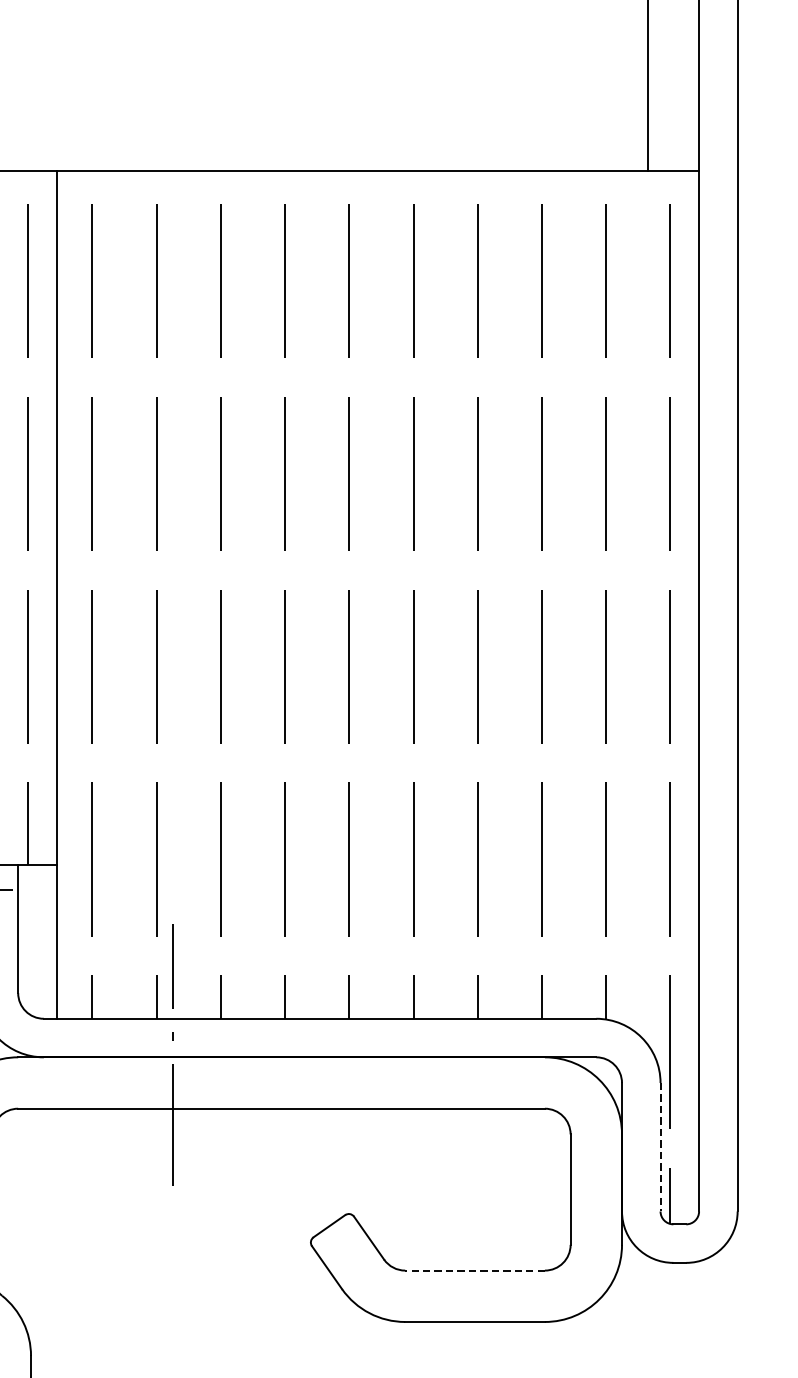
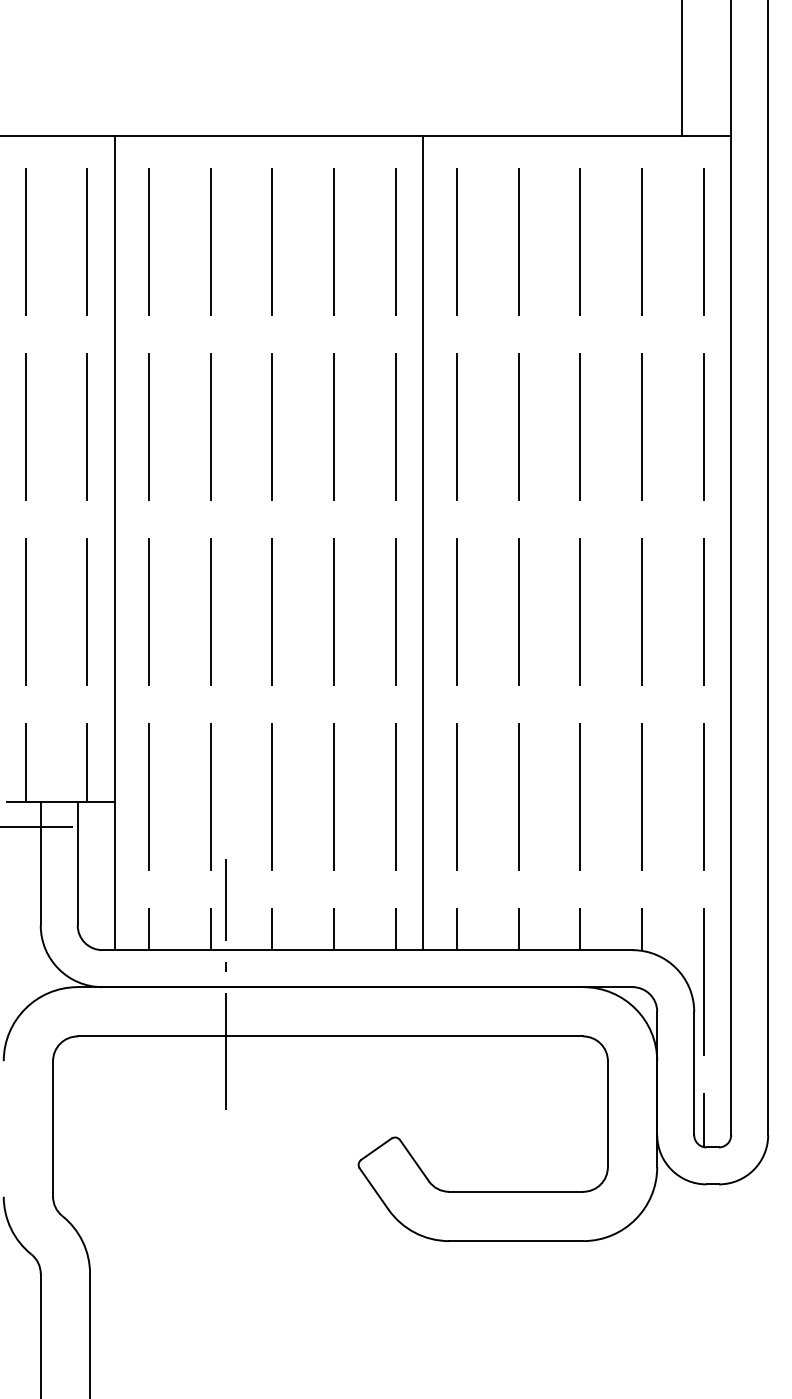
line: (377, 595) -> (422, 543), added
line: (660, 1147) -> (694, 1073), dashed -> solid
line: (474, 1270) -> (515, 1191), dashed -> solid

